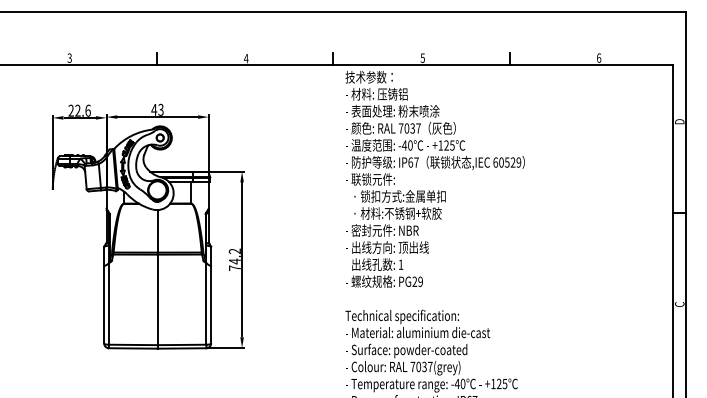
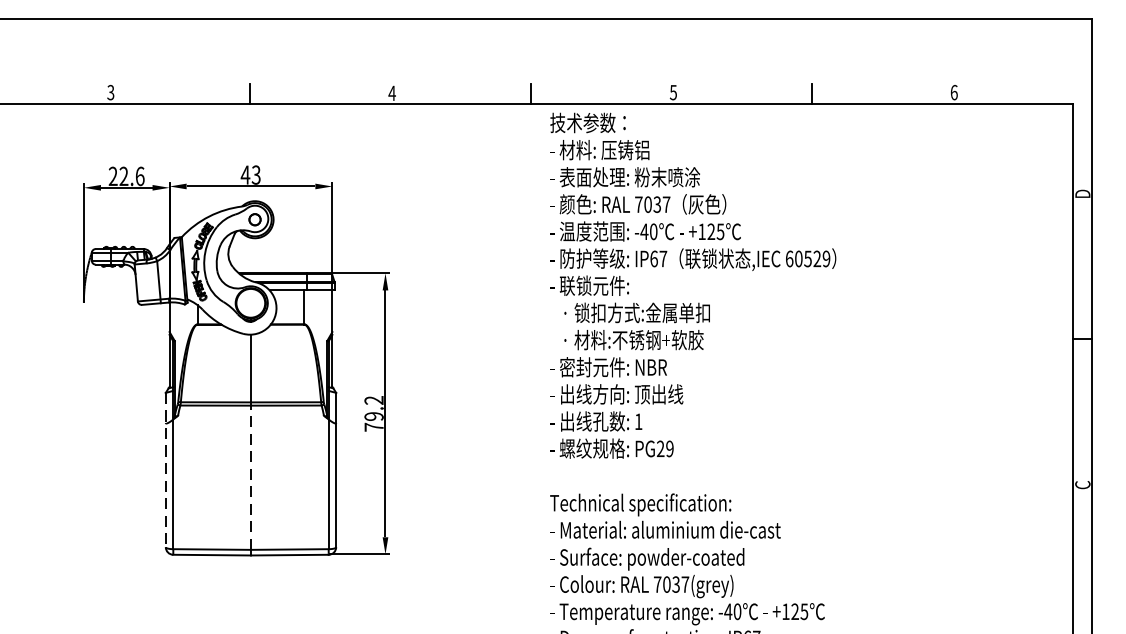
text: (234, 261) -> (373, 416), 74.2 -> 79.2
line: (104, 295) -> (166, 470), solid -> dashed
line: (157, 299) -> (250, 477), solid -> dashed

